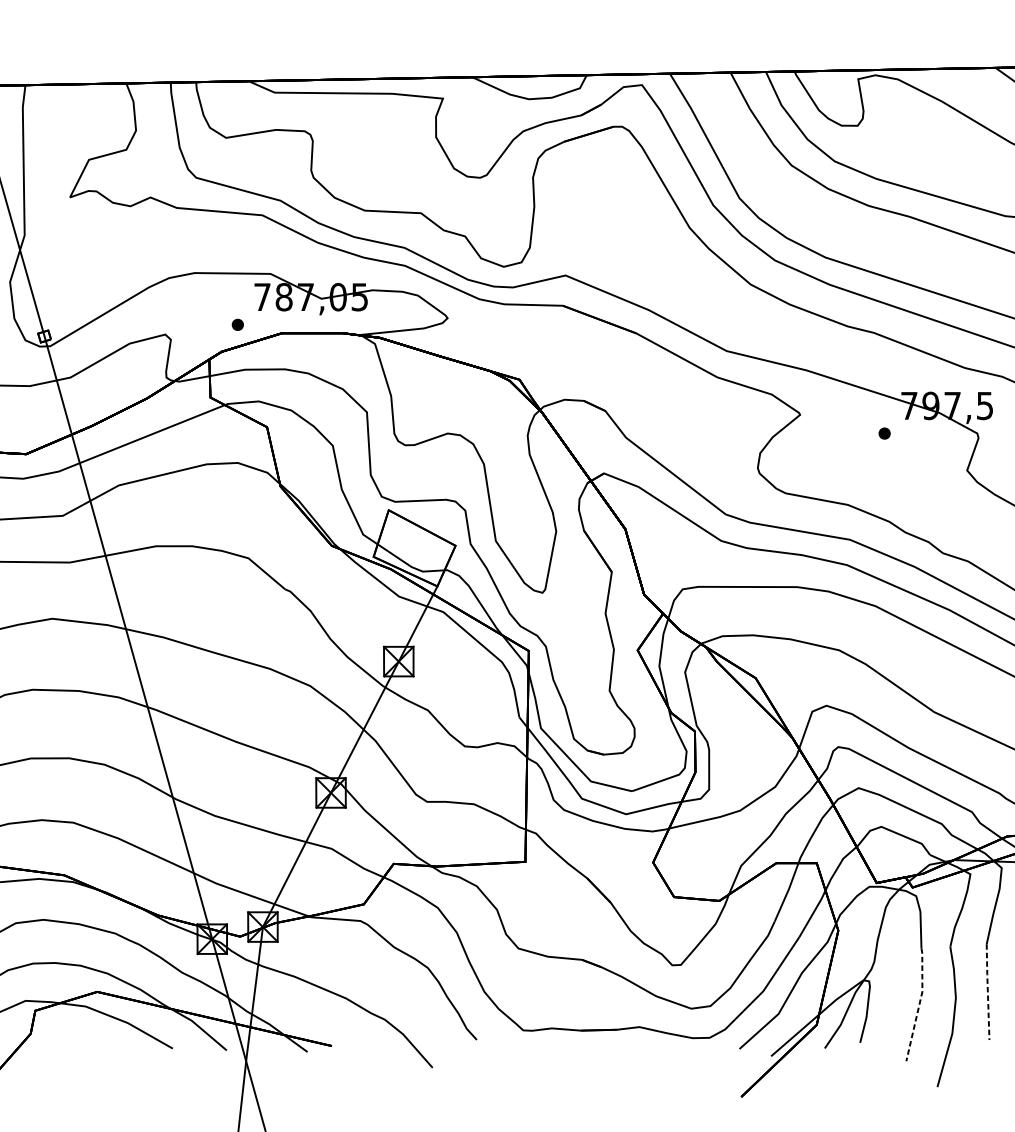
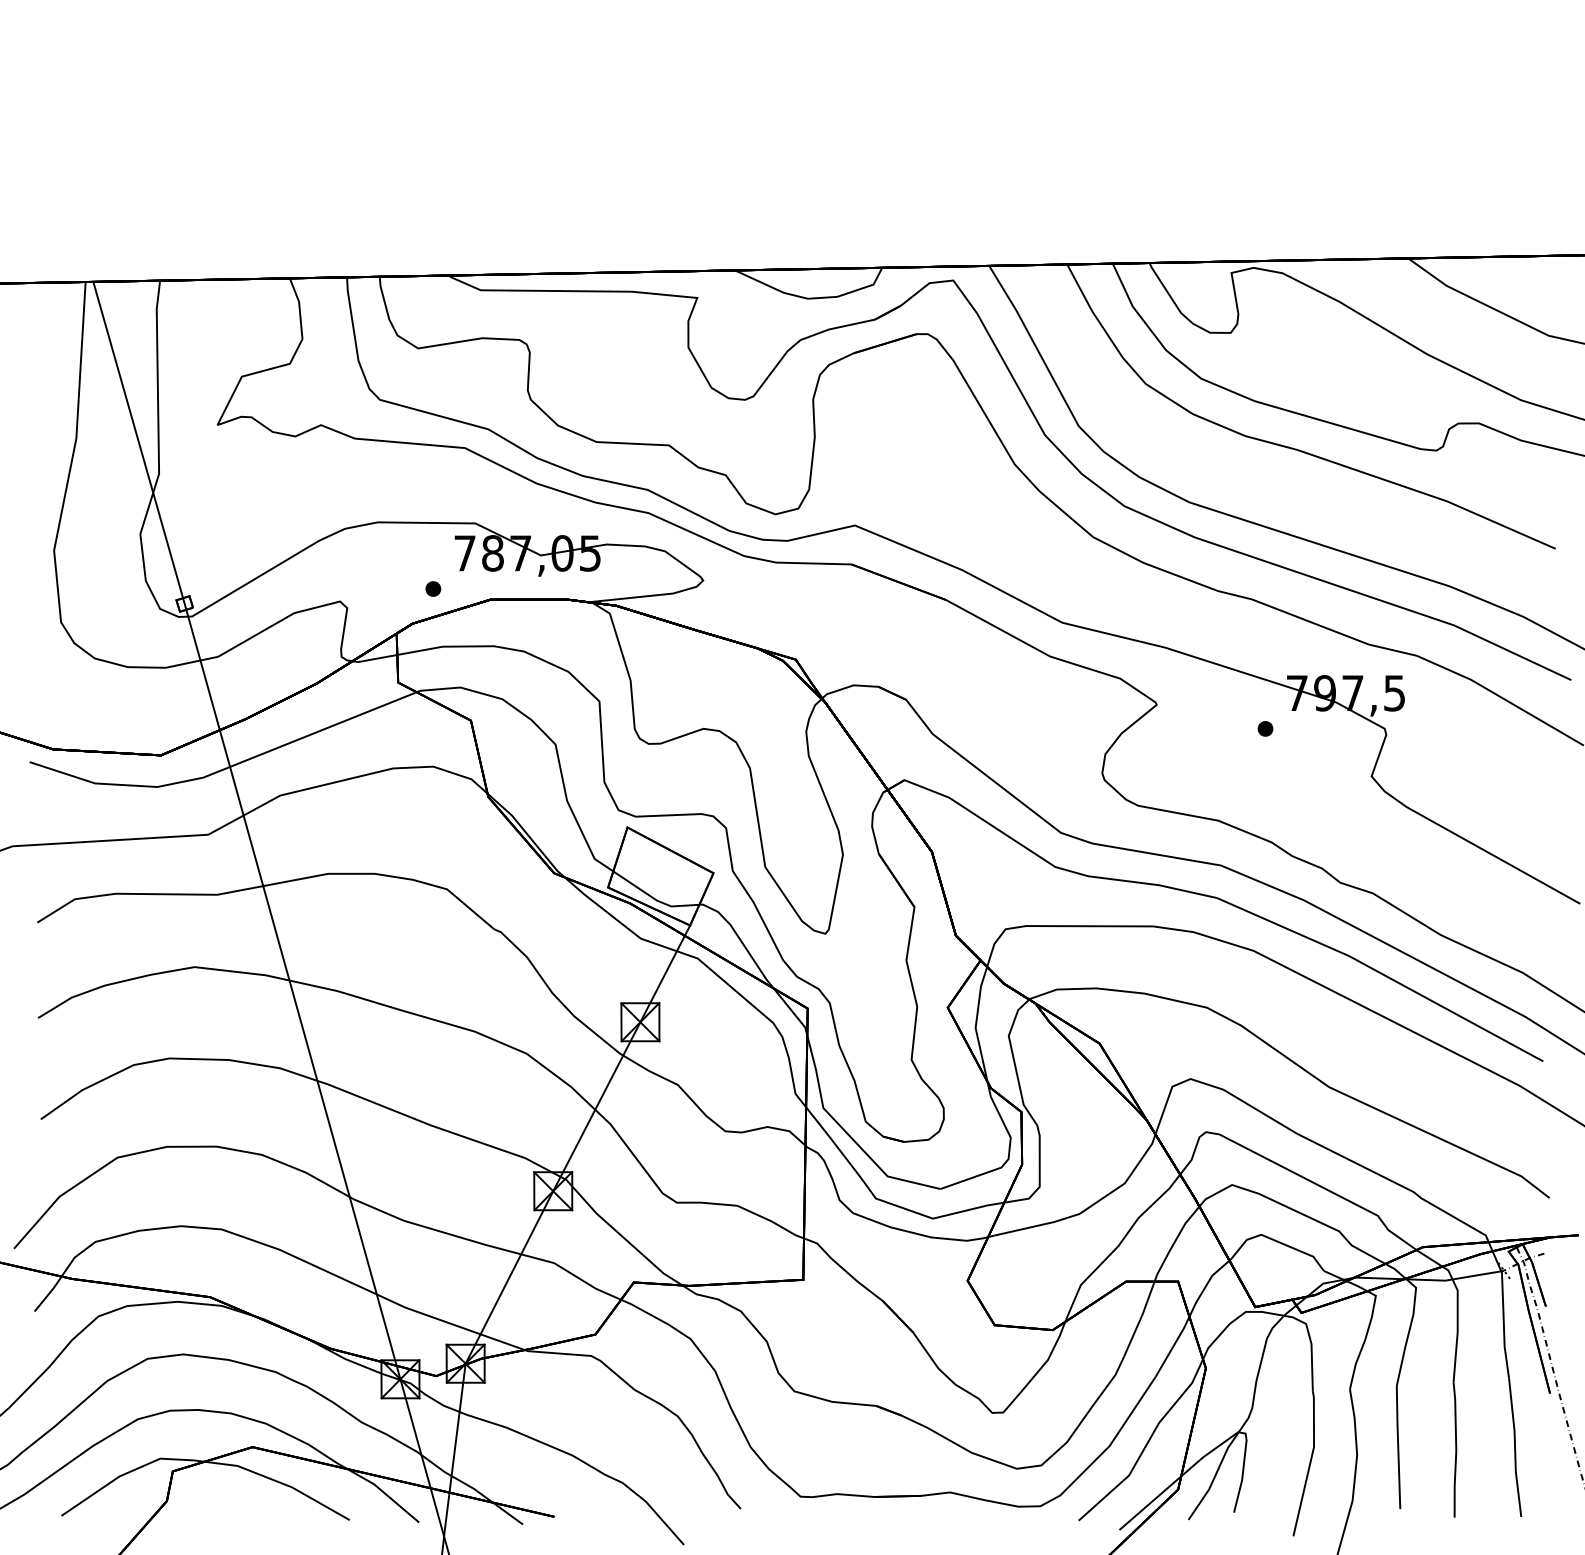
line: (988, 991) -> (1398, 1446), dashed -> solid
line: (919, 1004) -> (1310, 1463), dashed -> solid

